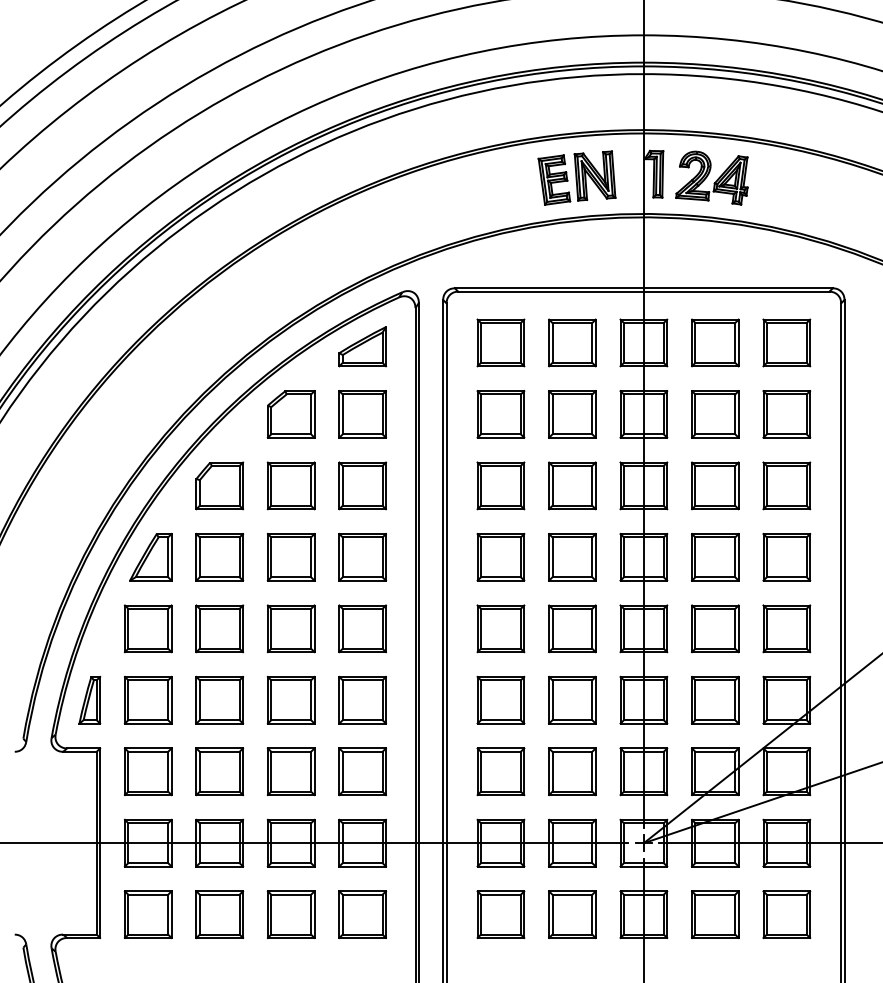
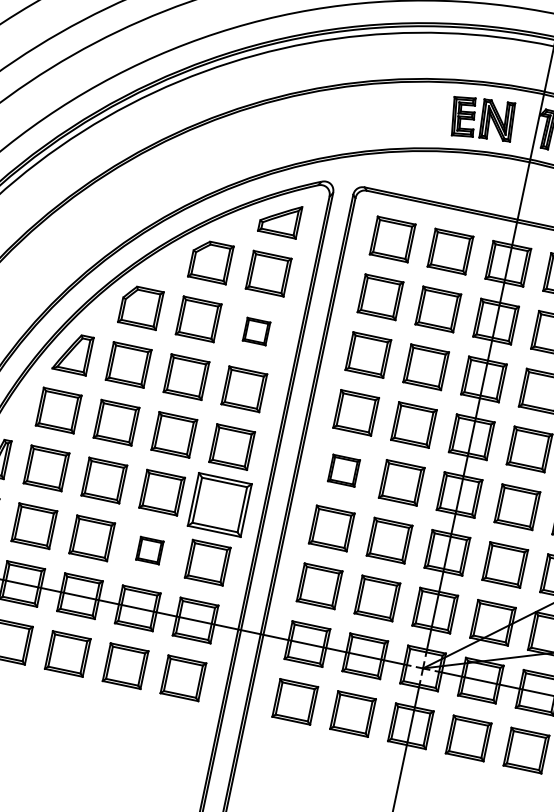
part: (362, 485) -> (256, 331), size x0.6
part: (500, 628) -> (343, 470), size x0.7
part: (362, 699) -> (219, 504), size x1.4
part: (290, 771) -> (149, 550), size x0.6

